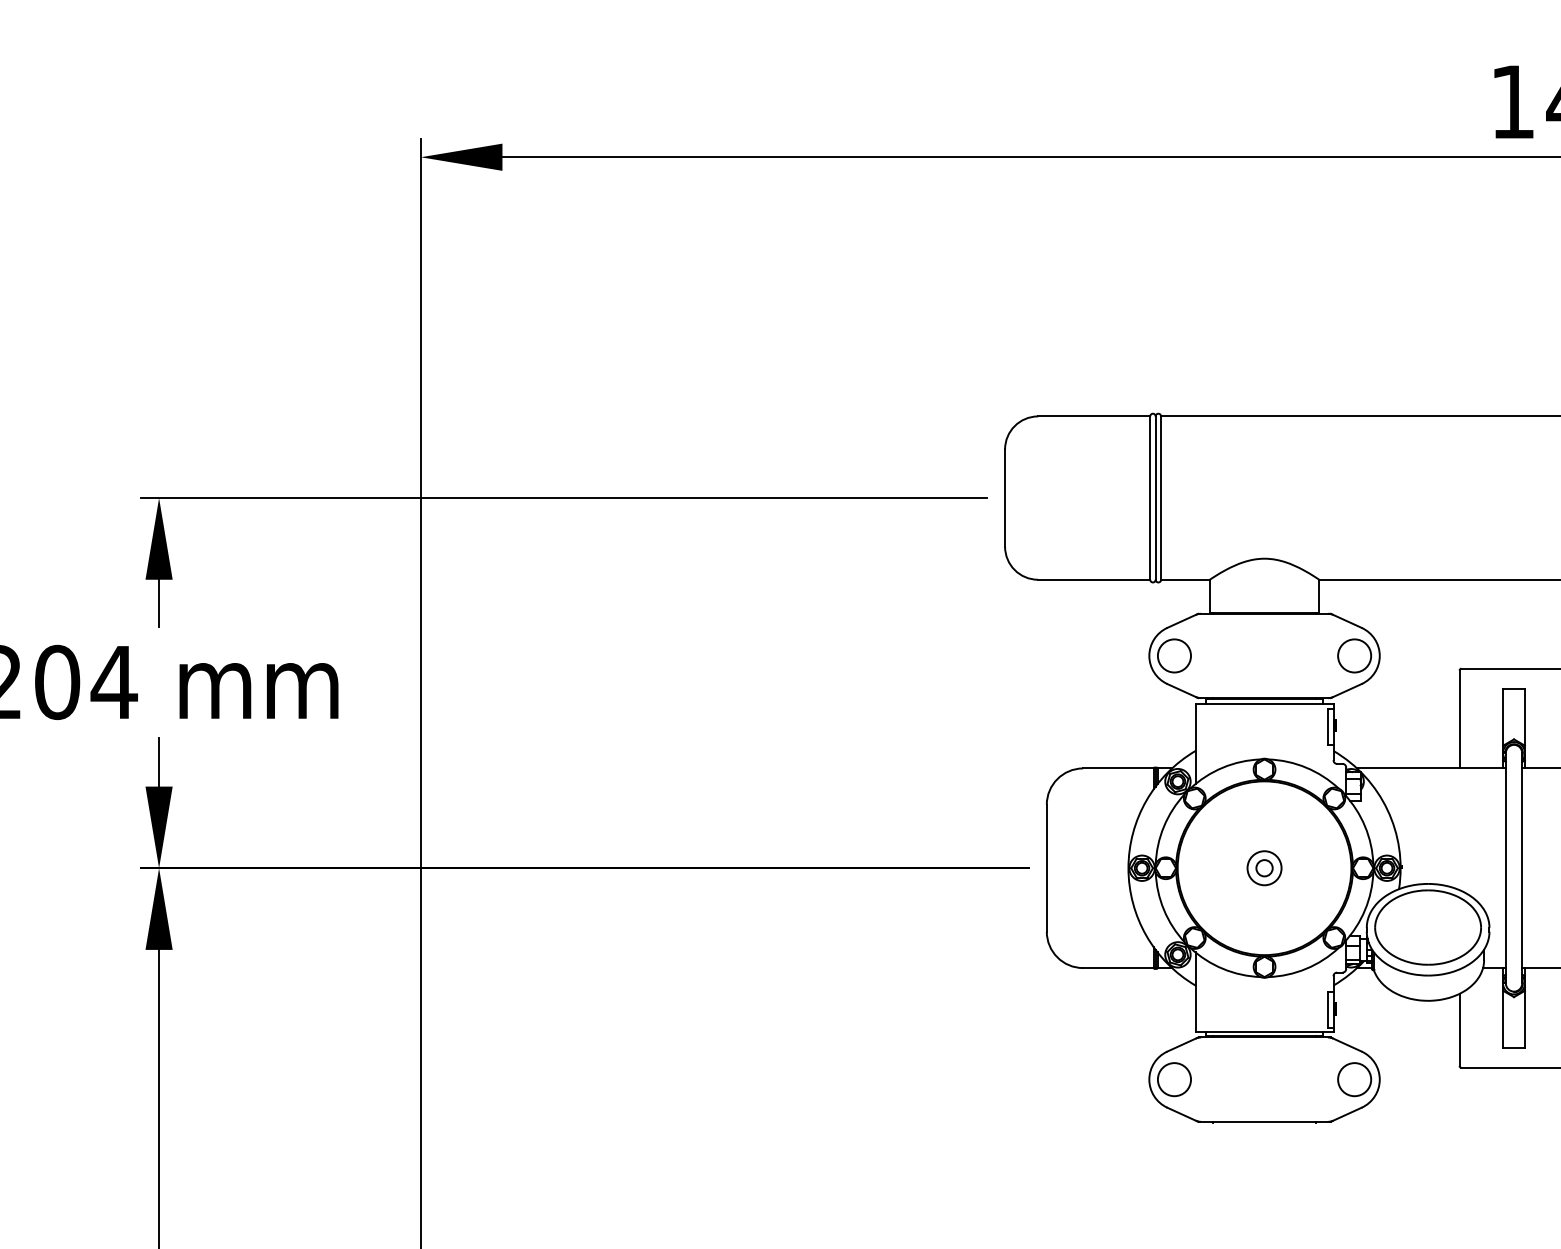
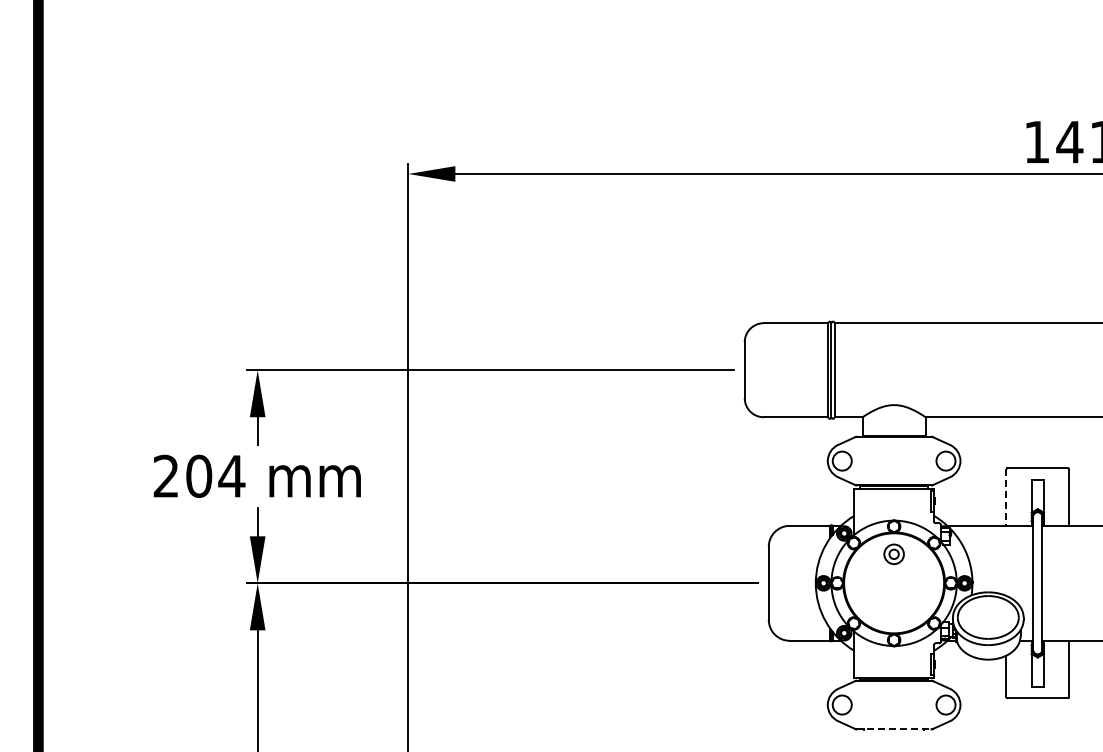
line: (1459, 720) -> (1006, 498), solid -> dashed
part: (1263, 866) -> (893, 553), moved
line: (1265, 1122) -> (894, 729), solid -> dashed

